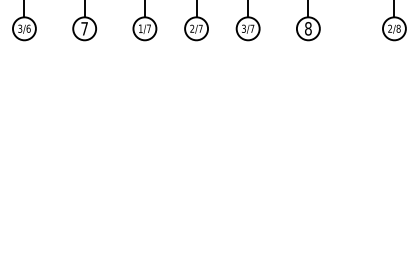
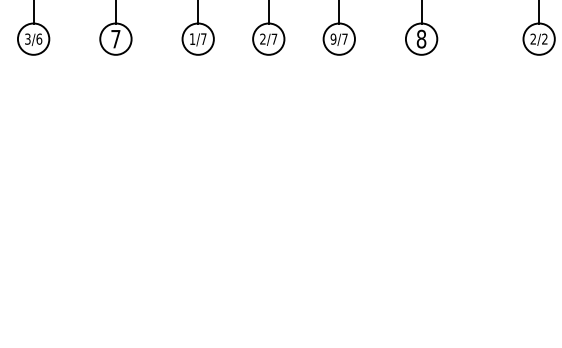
text: (243, 28) -> (333, 38), 3/7 -> 9/7
text: (398, 28) -> (544, 38), 2/8 -> 2/2

